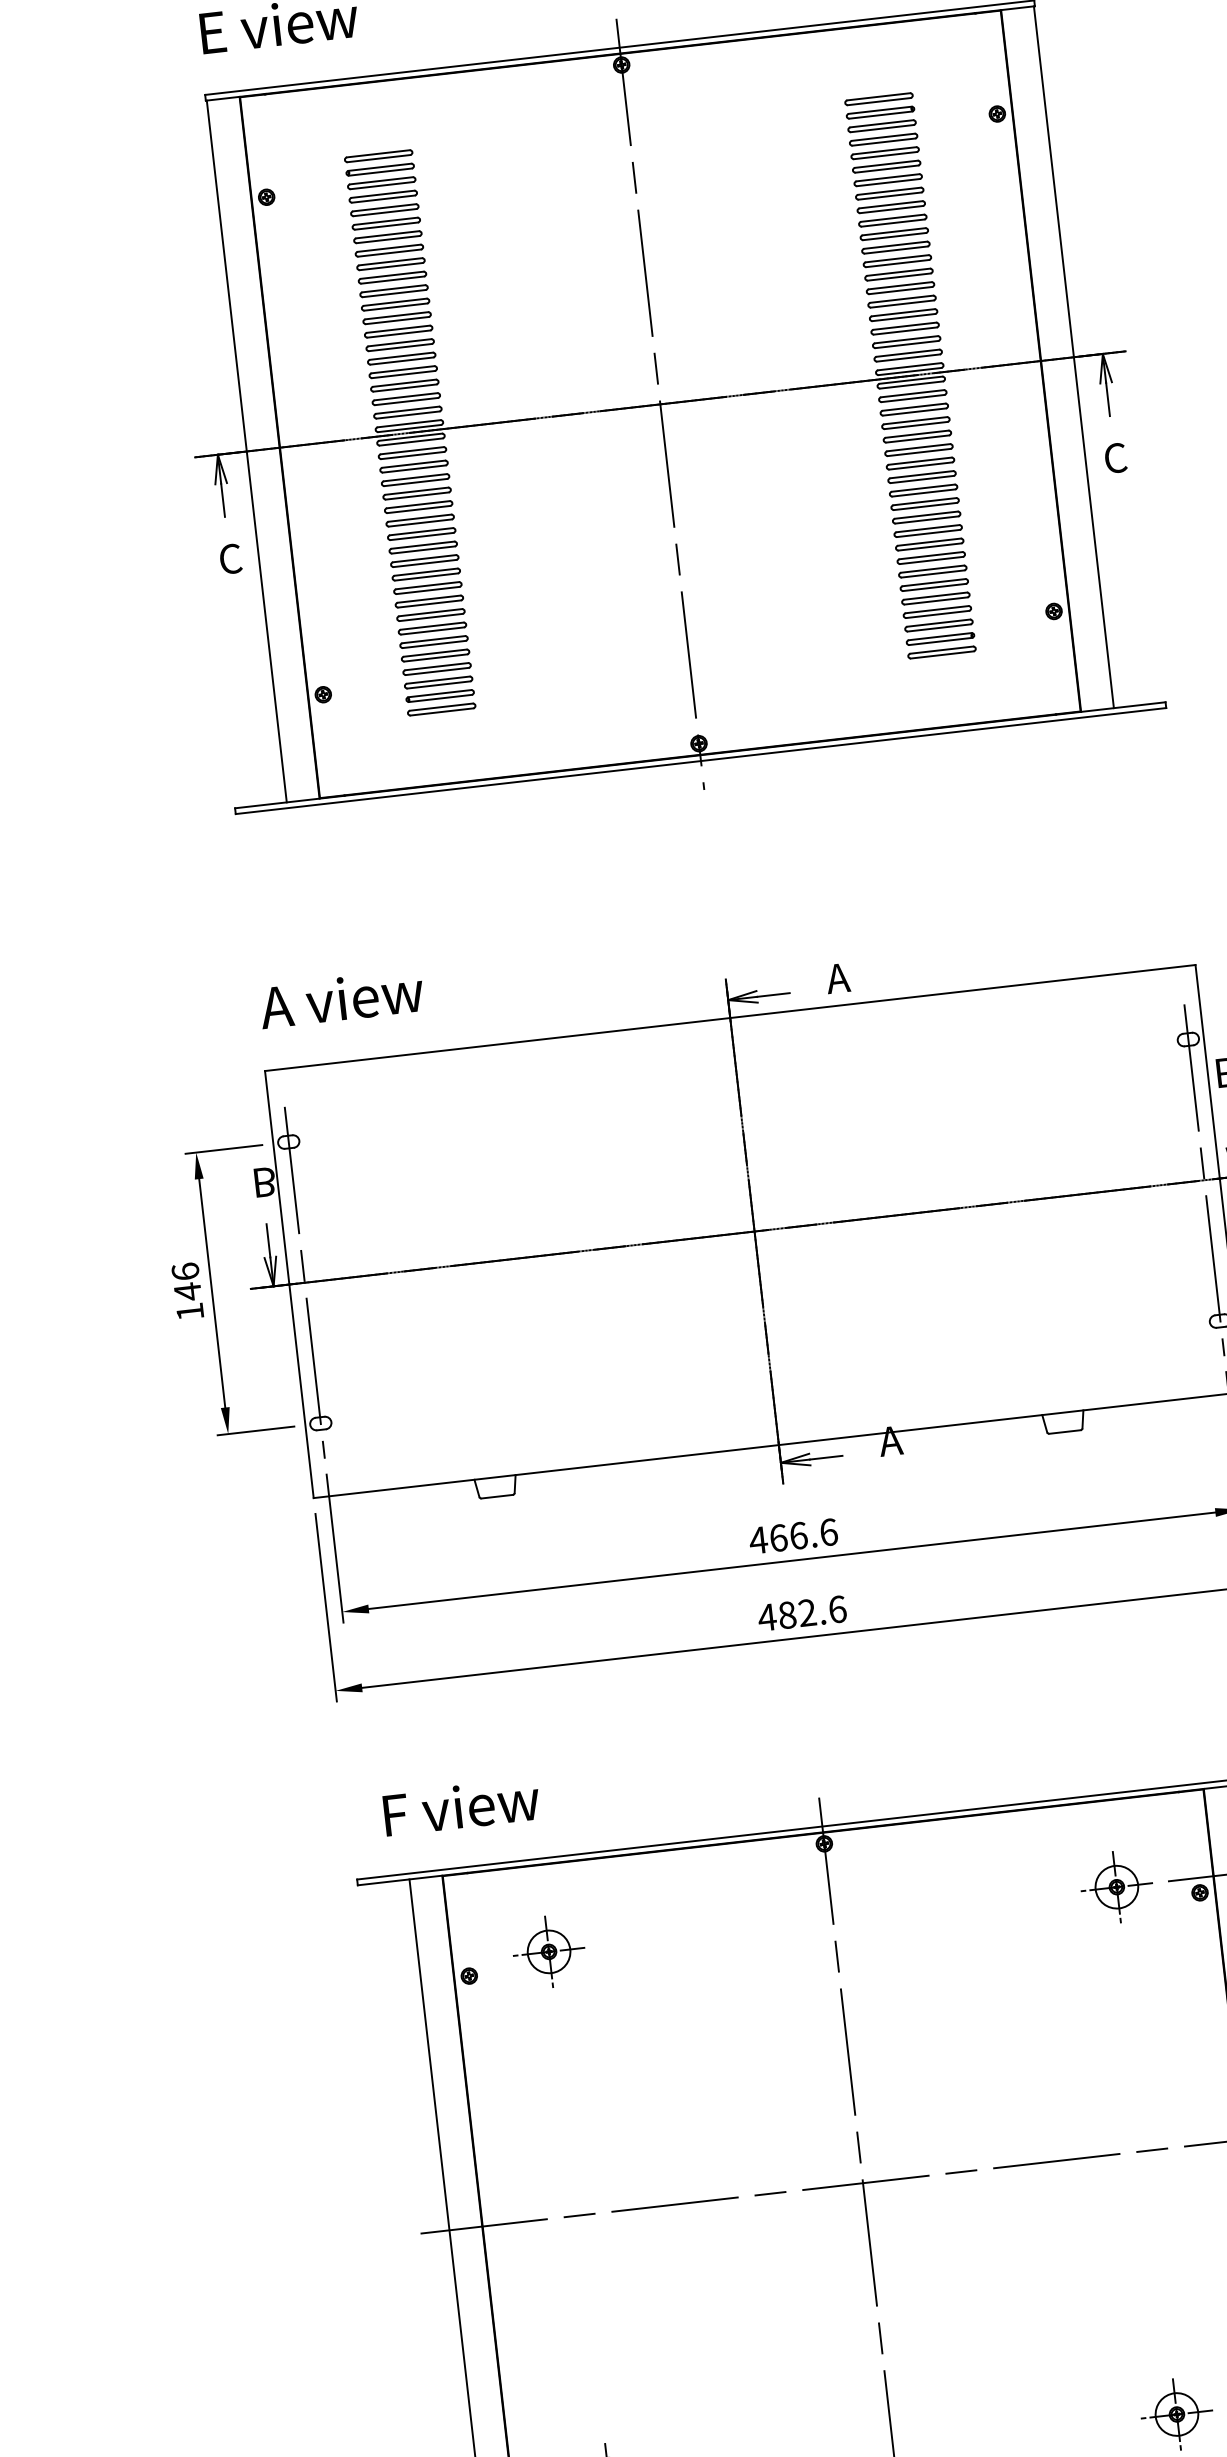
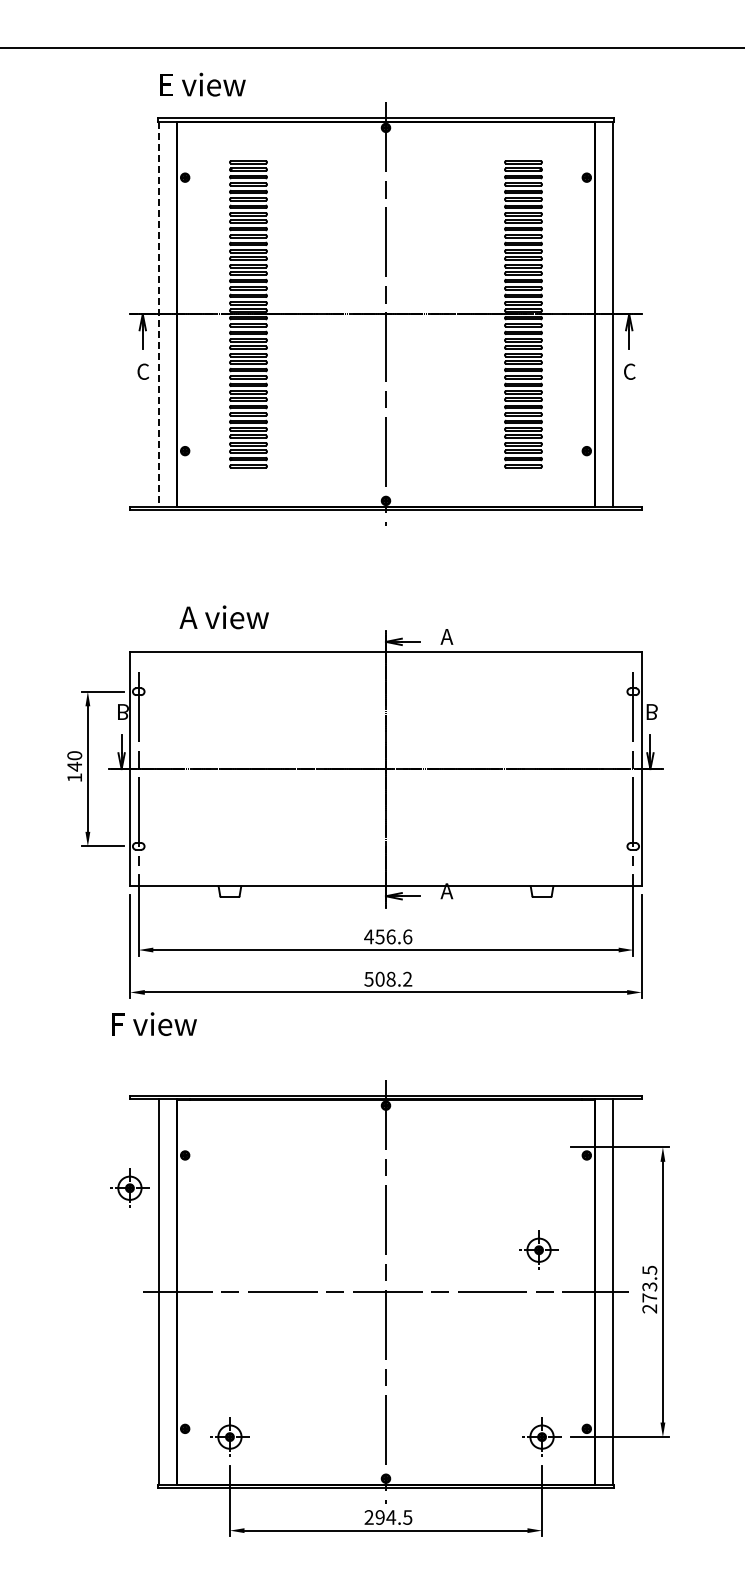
line: (246, 451) -> (158, 314), solid -> dashed
text: (340, 999) -> (223, 617), moved
text: (185, 1271) -> (74, 755), 146 -> 140
text: (777, 1537) -> (379, 936), 466.6 -> 456.6
text: (802, 1611) -> (388, 978), 482.6 -> 508.2
text: (461, 1805) -> (154, 1023), moved
part: (1115, 1885) -> (538, 1249), moved
part: (548, 1950) -> (129, 1187), moved

